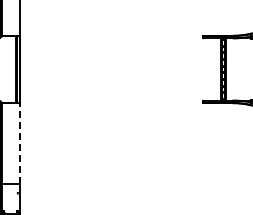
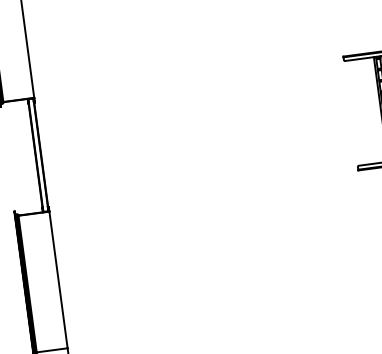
line: (20, 143) -> (59, 279), dashed -> solid

